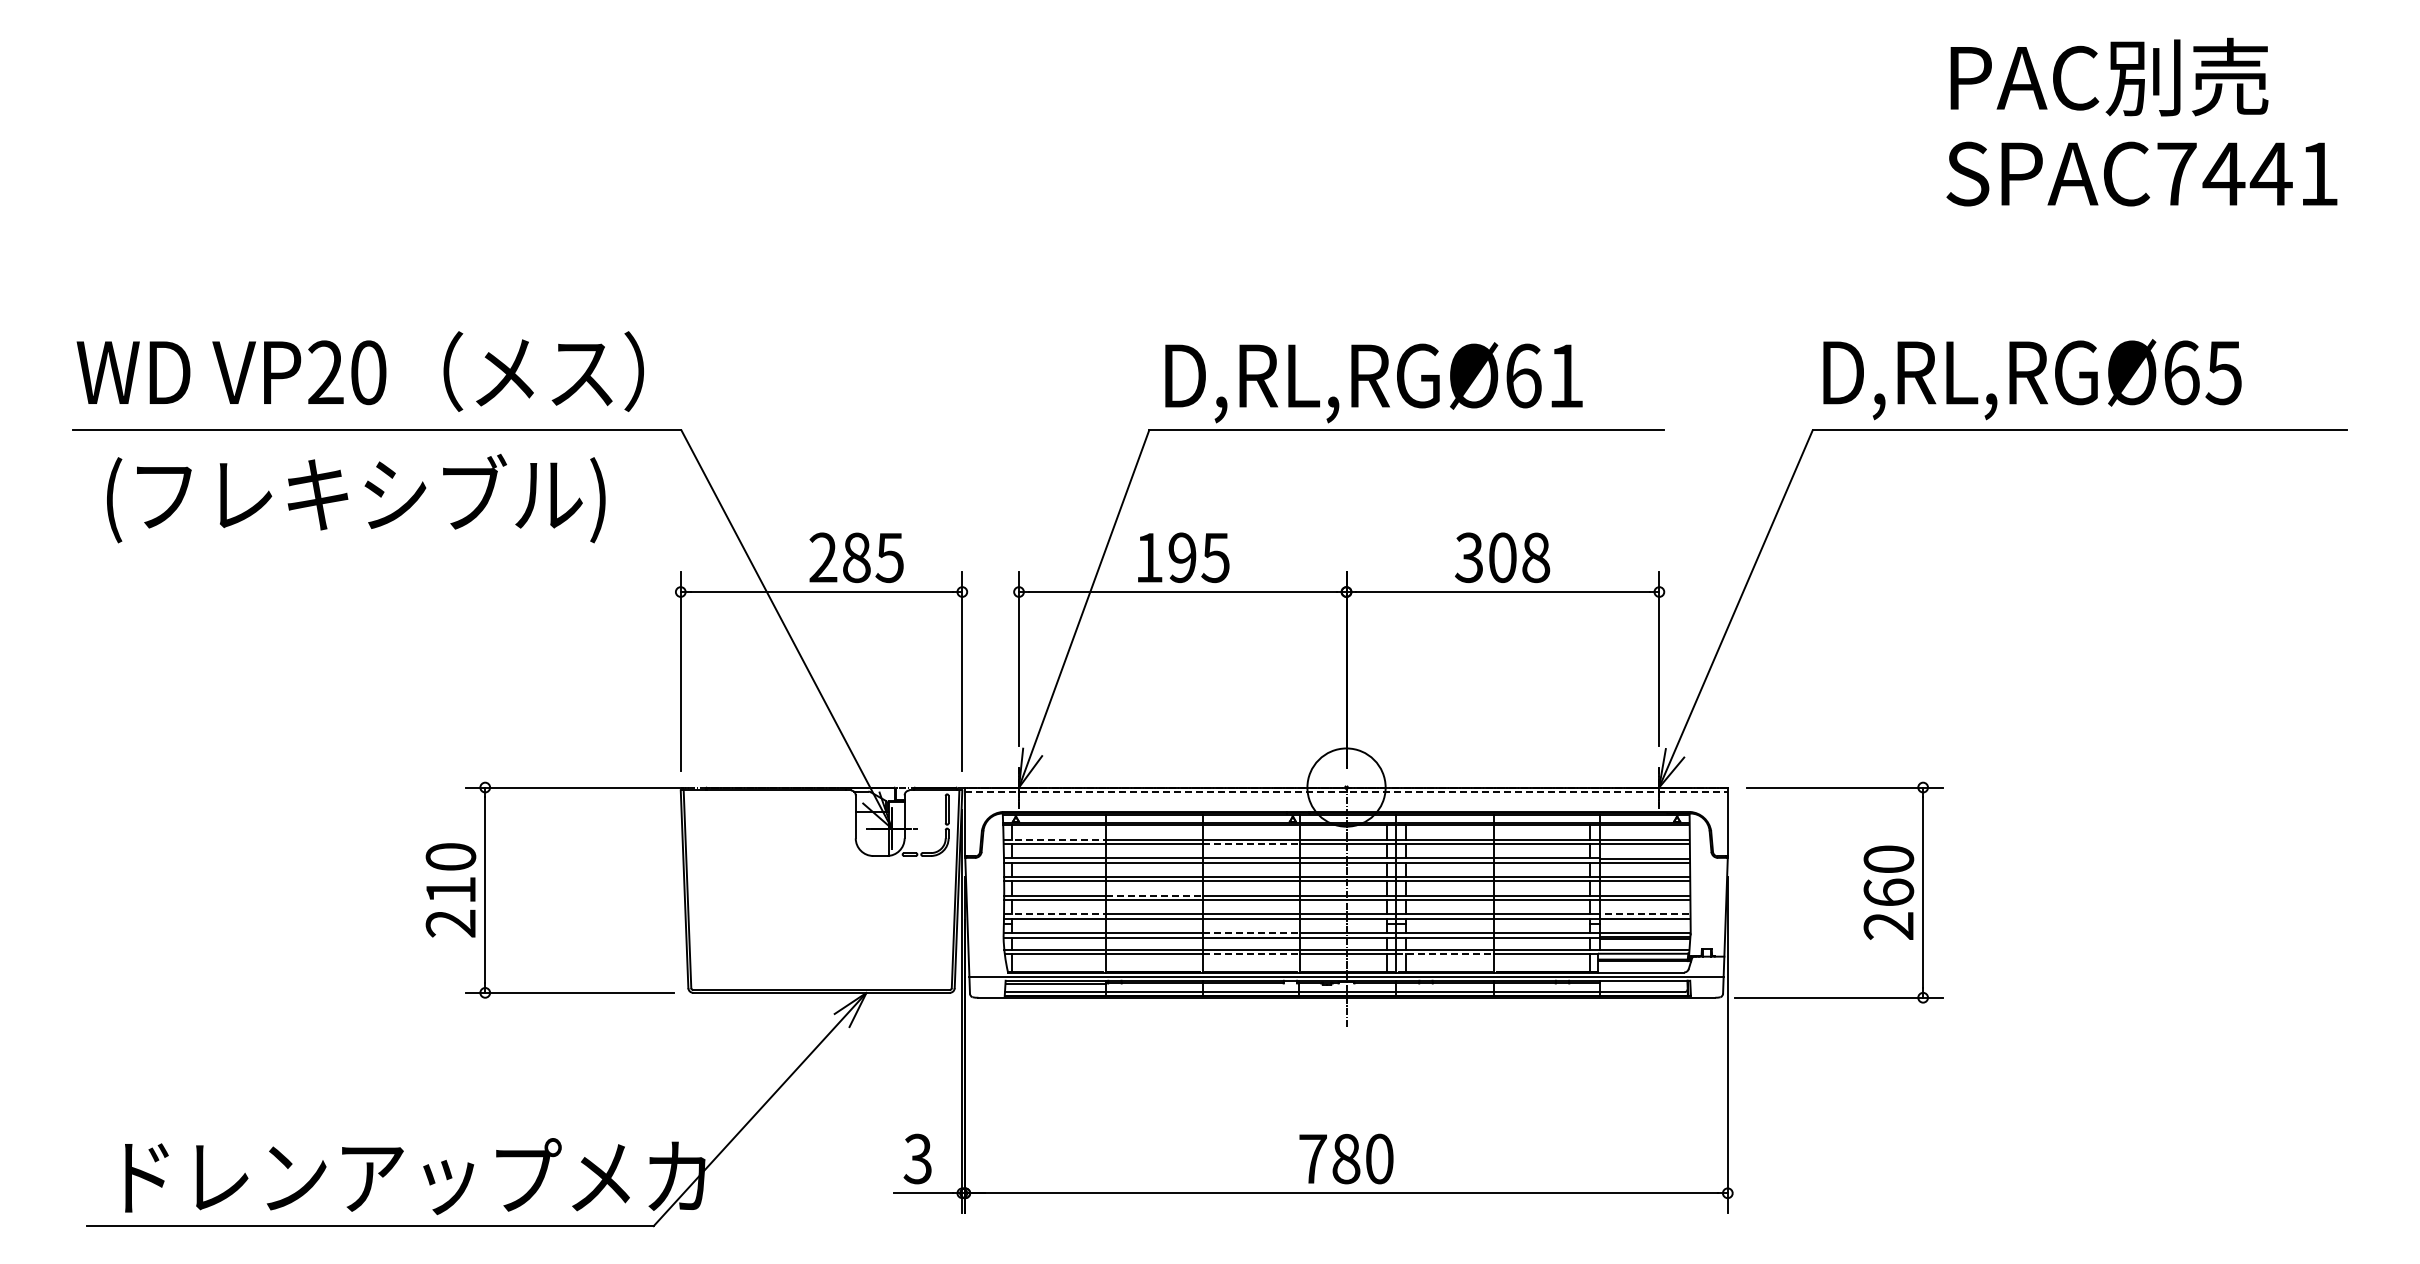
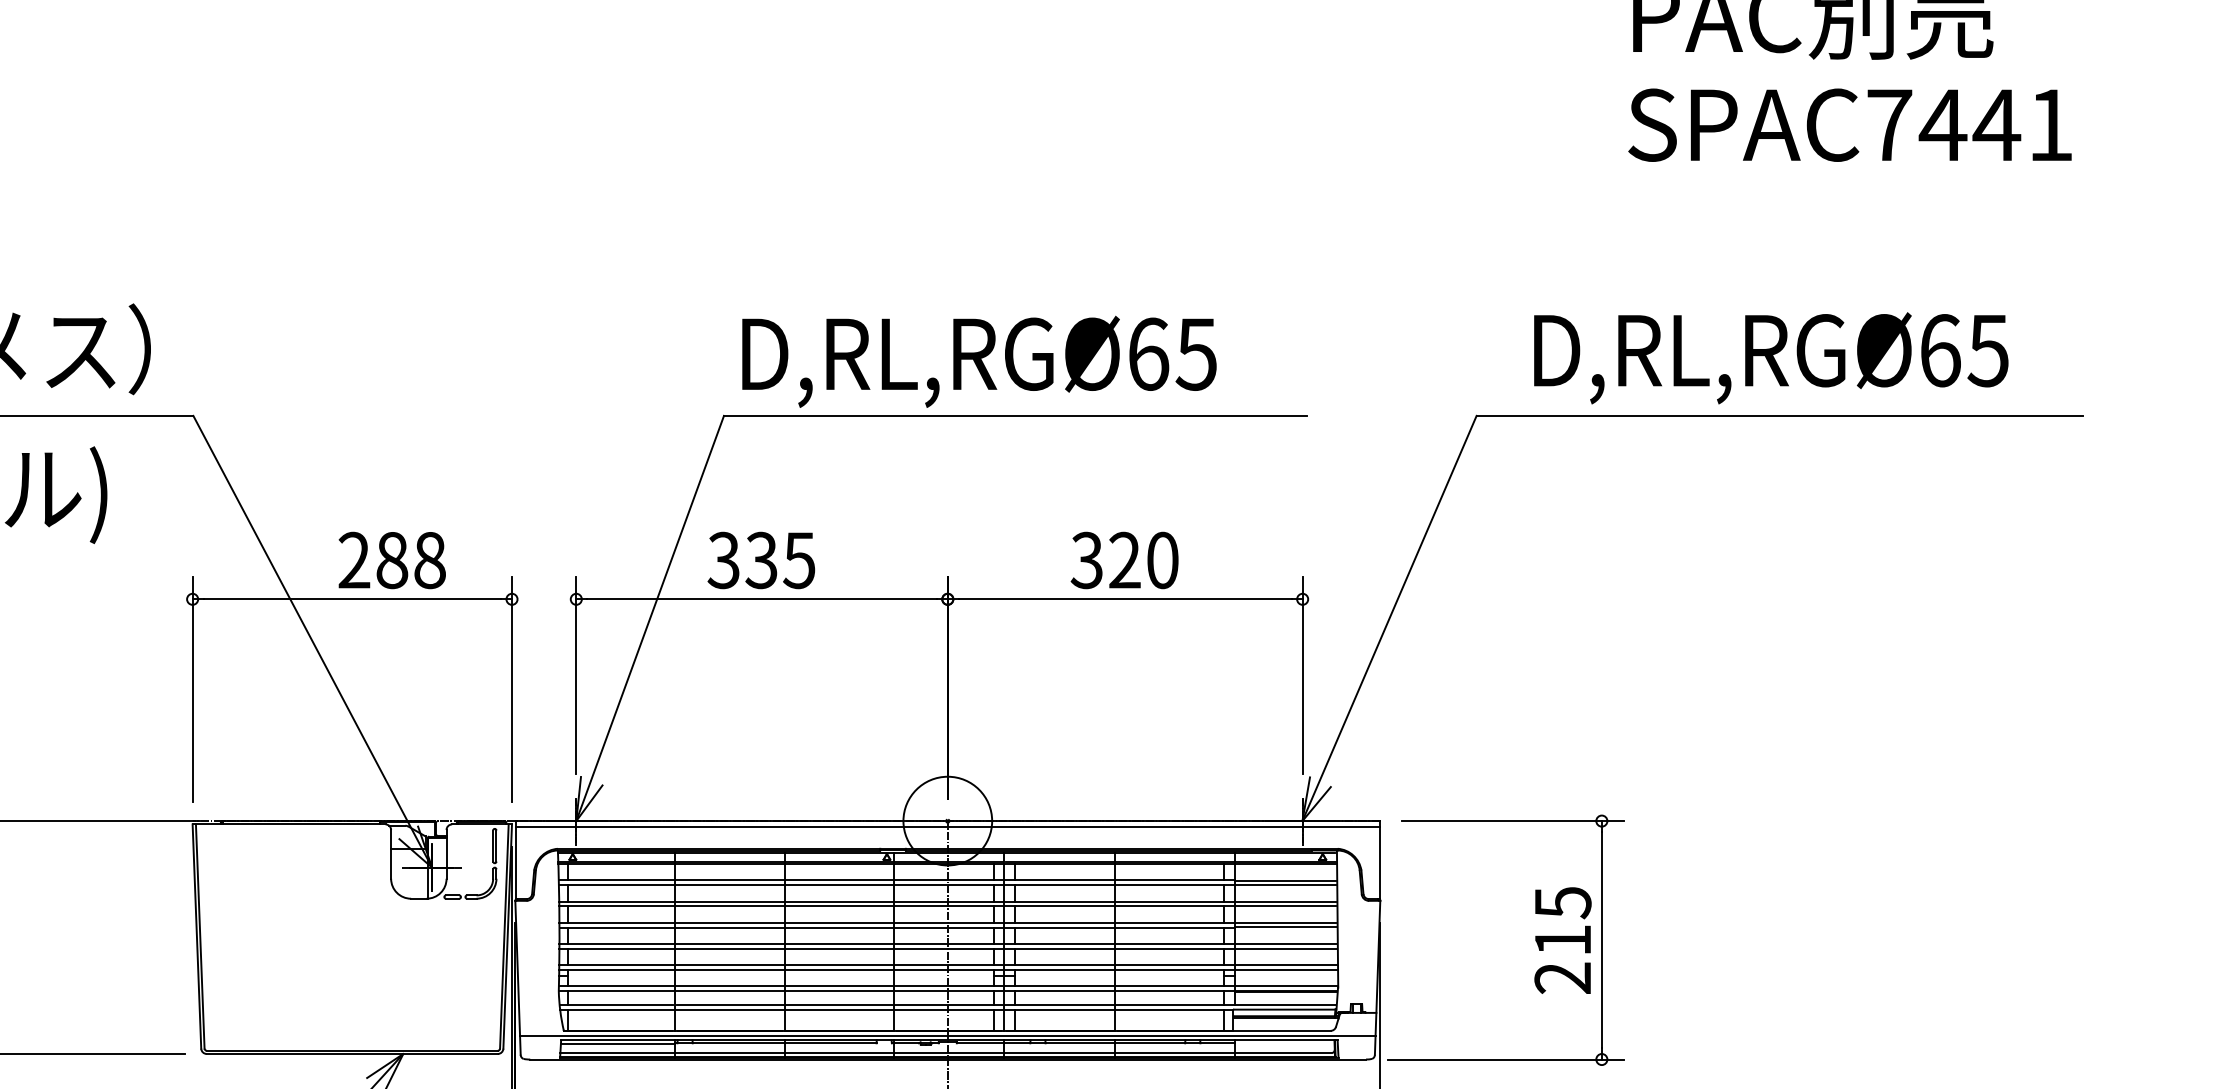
text: (1565, 376) -> (1196, 354), D,RL,RGØ61 -> D,RL,RGØ65
text: (2032, 379) -> (1771, 358), moved
text: (889, 557) -> (429, 560), 285 -> 288
text: (1165, 557) -> (742, 560), 195 -> 335
text: (1519, 557) -> (1144, 560), 308 -> 320
line: (1347, 792) -> (948, 826), dashed -> solid
line: (1055, 839) -> (617, 880), dashed -> solid
line: (1251, 844) -> (840, 885), dashed -> solid
text: (1888, 875) -> (1562, 920), 260 -> 215
line: (1154, 895) -> (729, 943), dashed -> solid
line: (1054, 914) -> (616, 965), dashed -> solid
line: (1644, 914) -> (1285, 965), dashed -> solid
line: (1251, 932) -> (840, 985), dashed -> solid
line: (1251, 954) -> (840, 1010), dashed -> solid
line: (1445, 954) -> (1060, 1010), dashed -> solid

